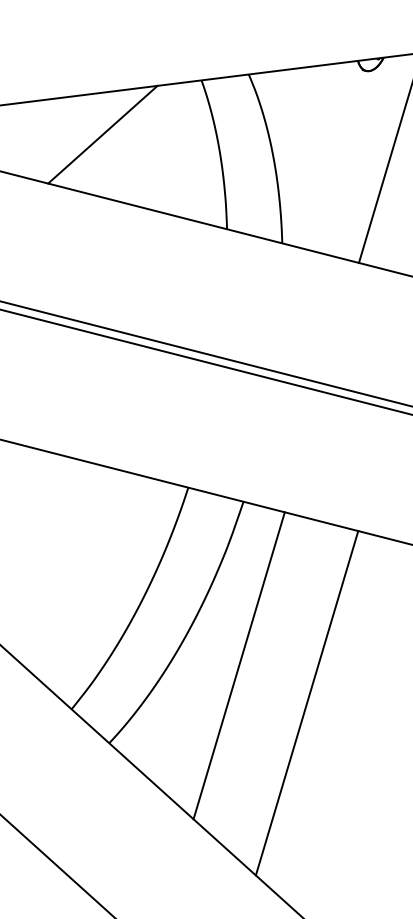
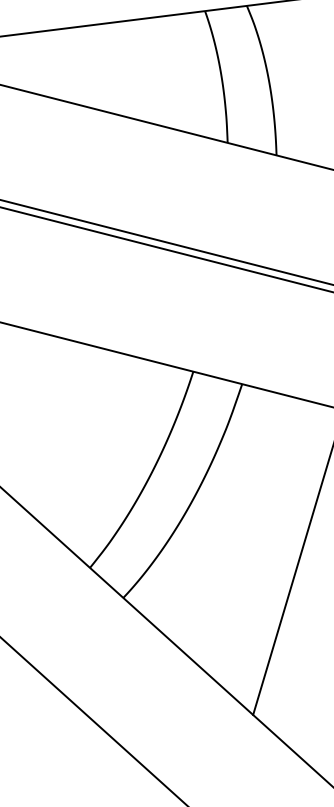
line: (102, 134) -> (117, 59), removed
line: (238, 665) -> (237, 529), removed

